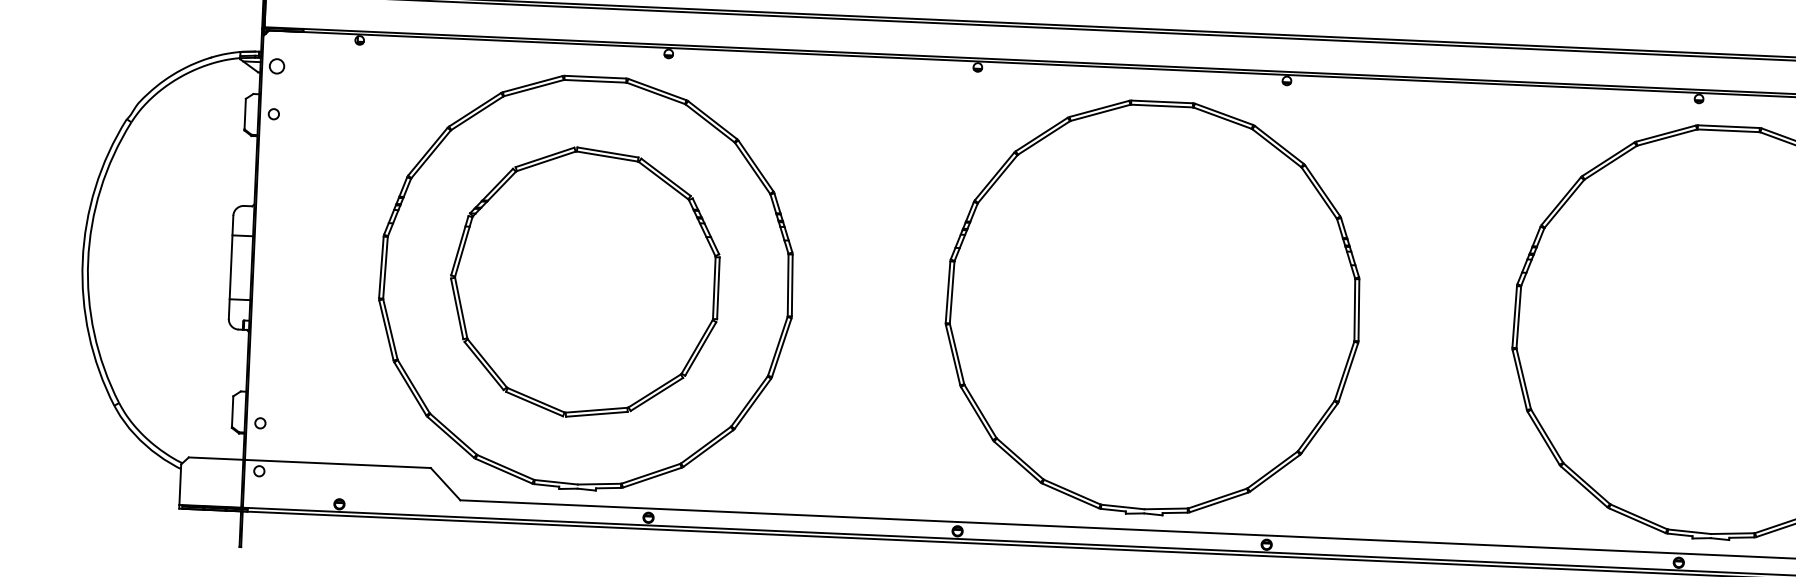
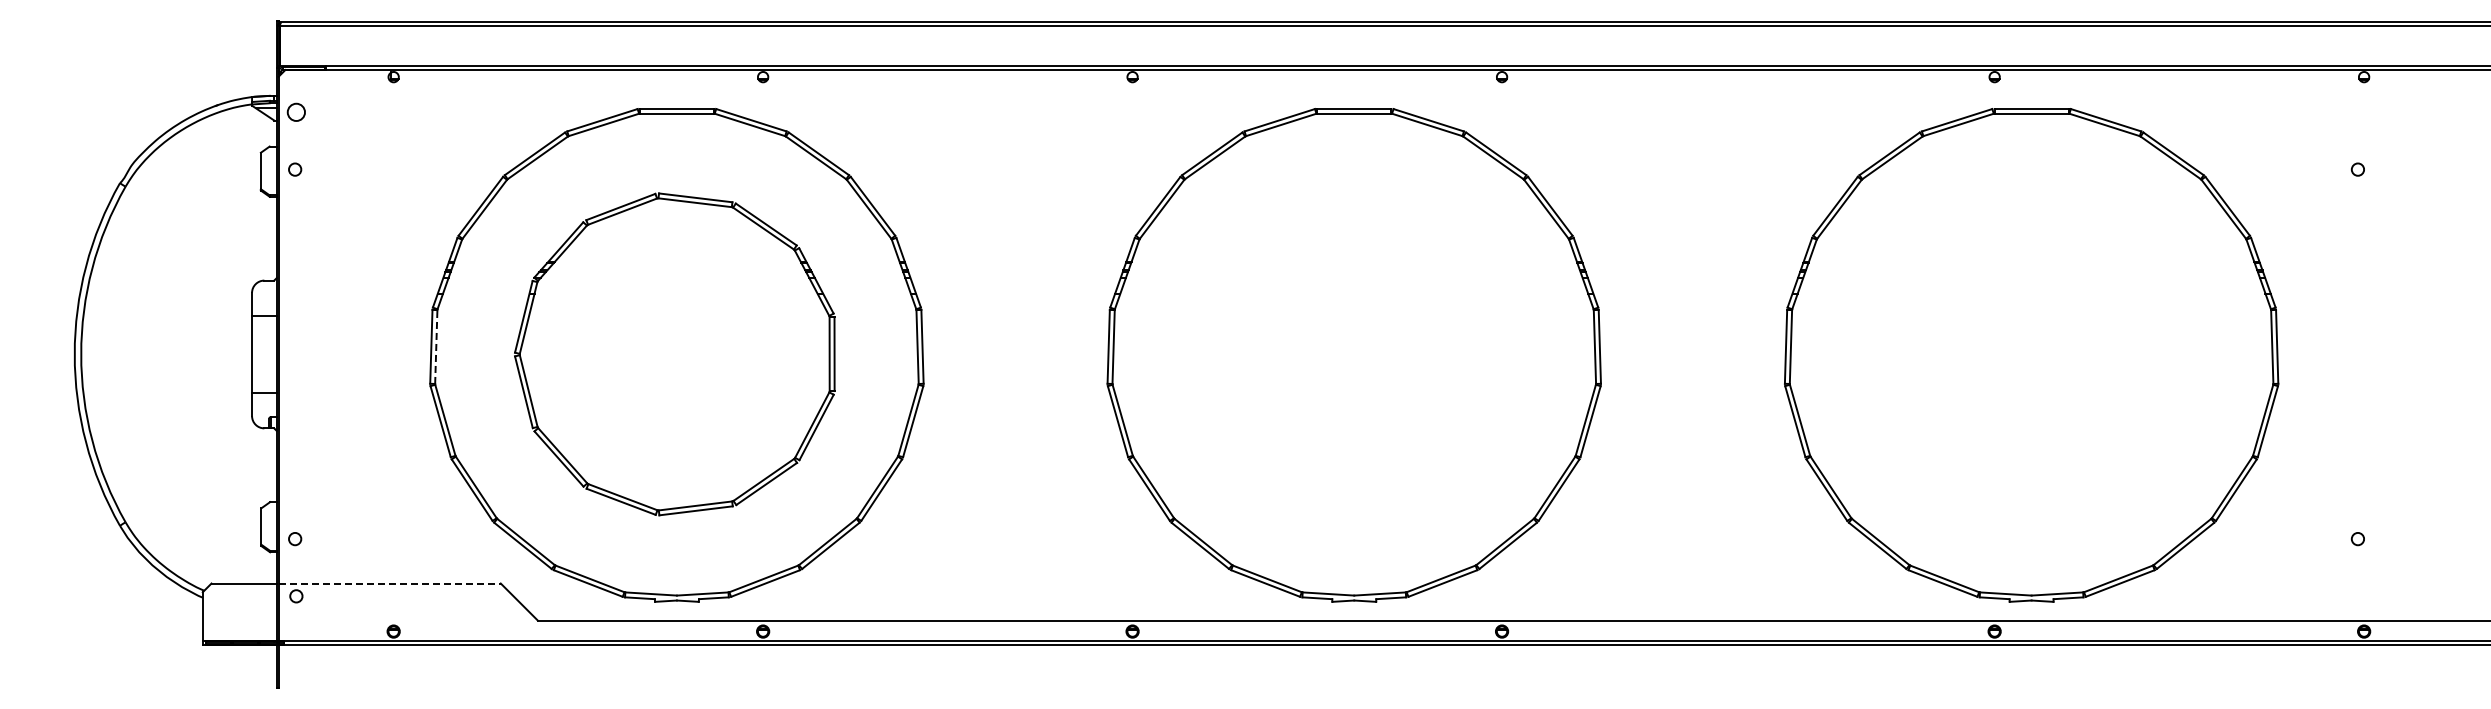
line: (385, 268) -> (436, 347), solid -> dashed
line: (338, 463) -> (390, 583), solid -> dashed

